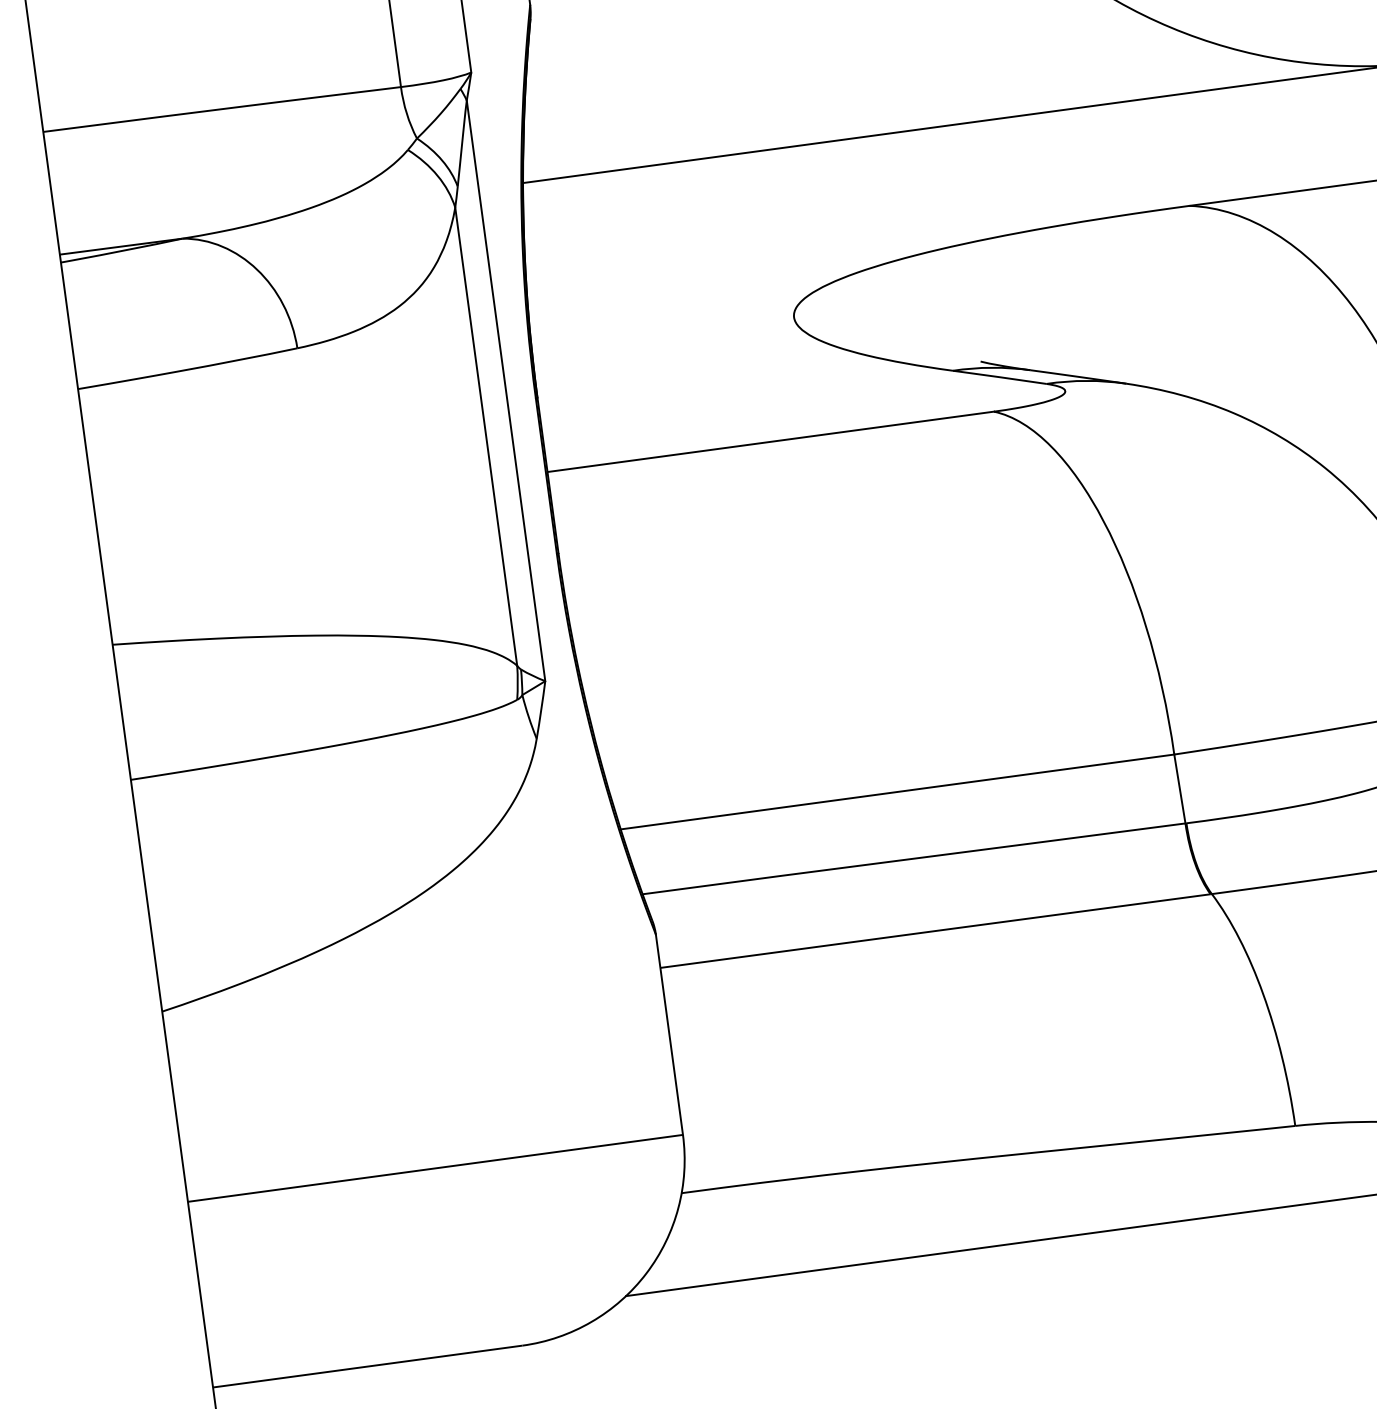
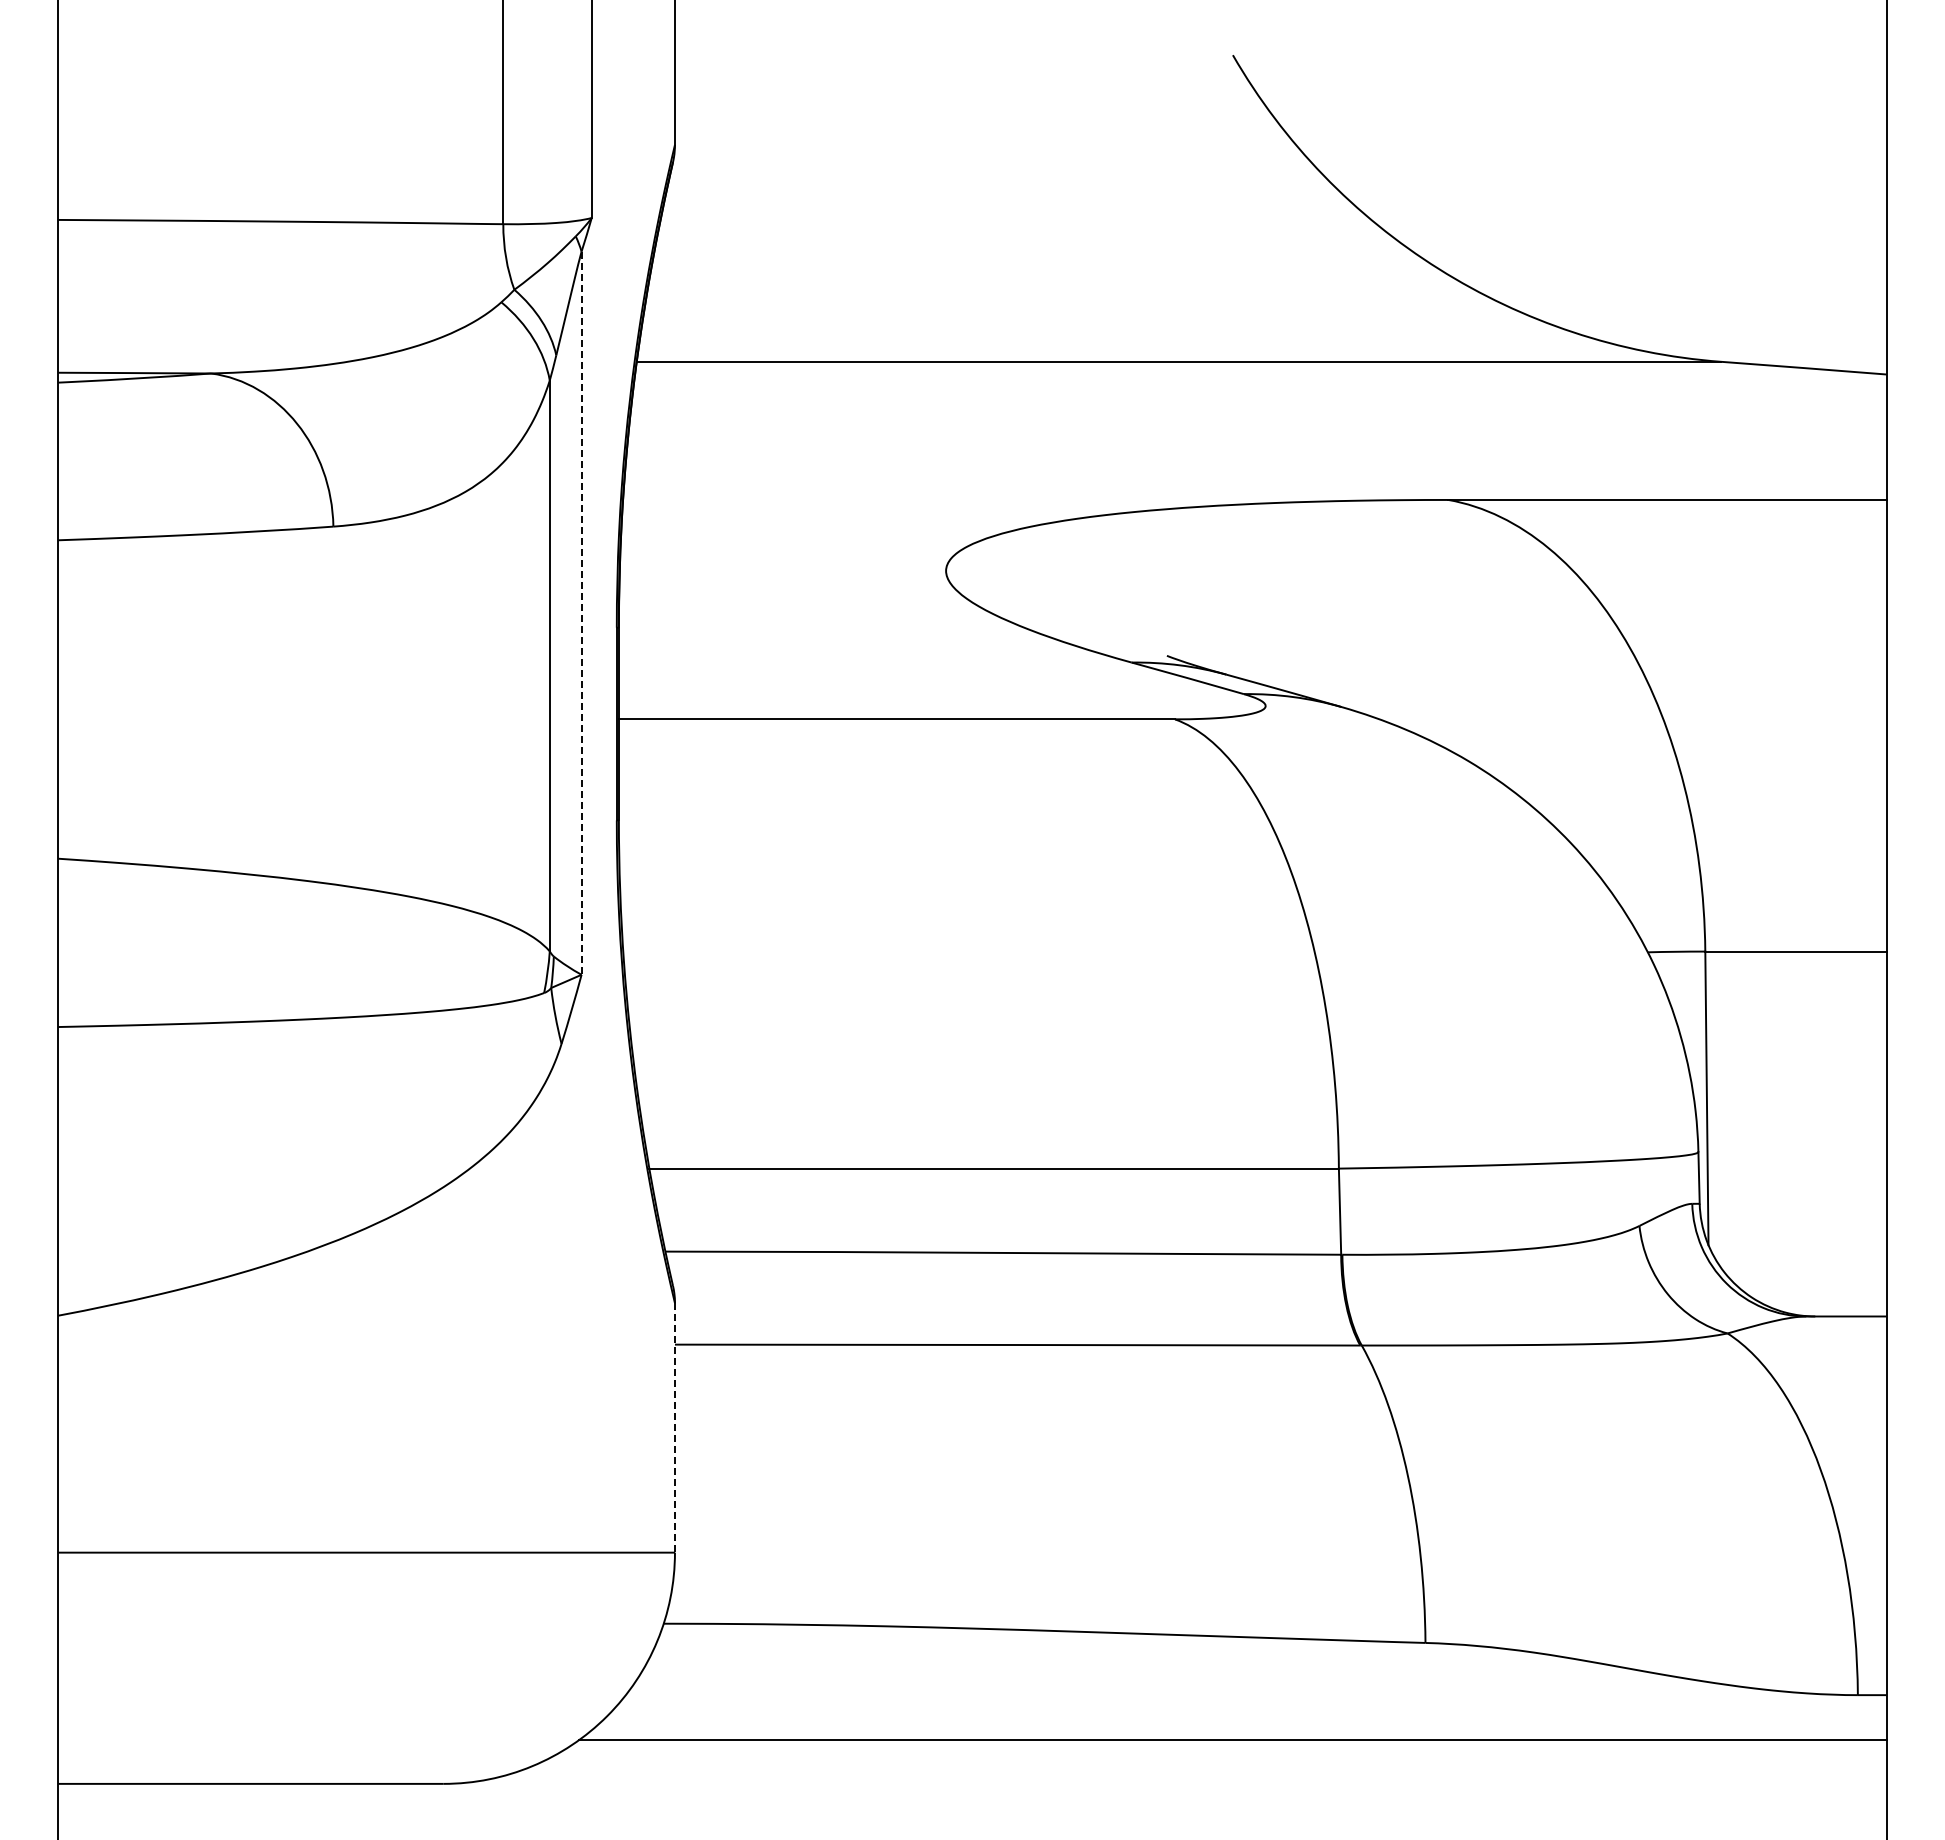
line: (506, 391) -> (581, 613), solid -> dashed
line: (669, 1034) -> (674, 1427), solid -> dashed

